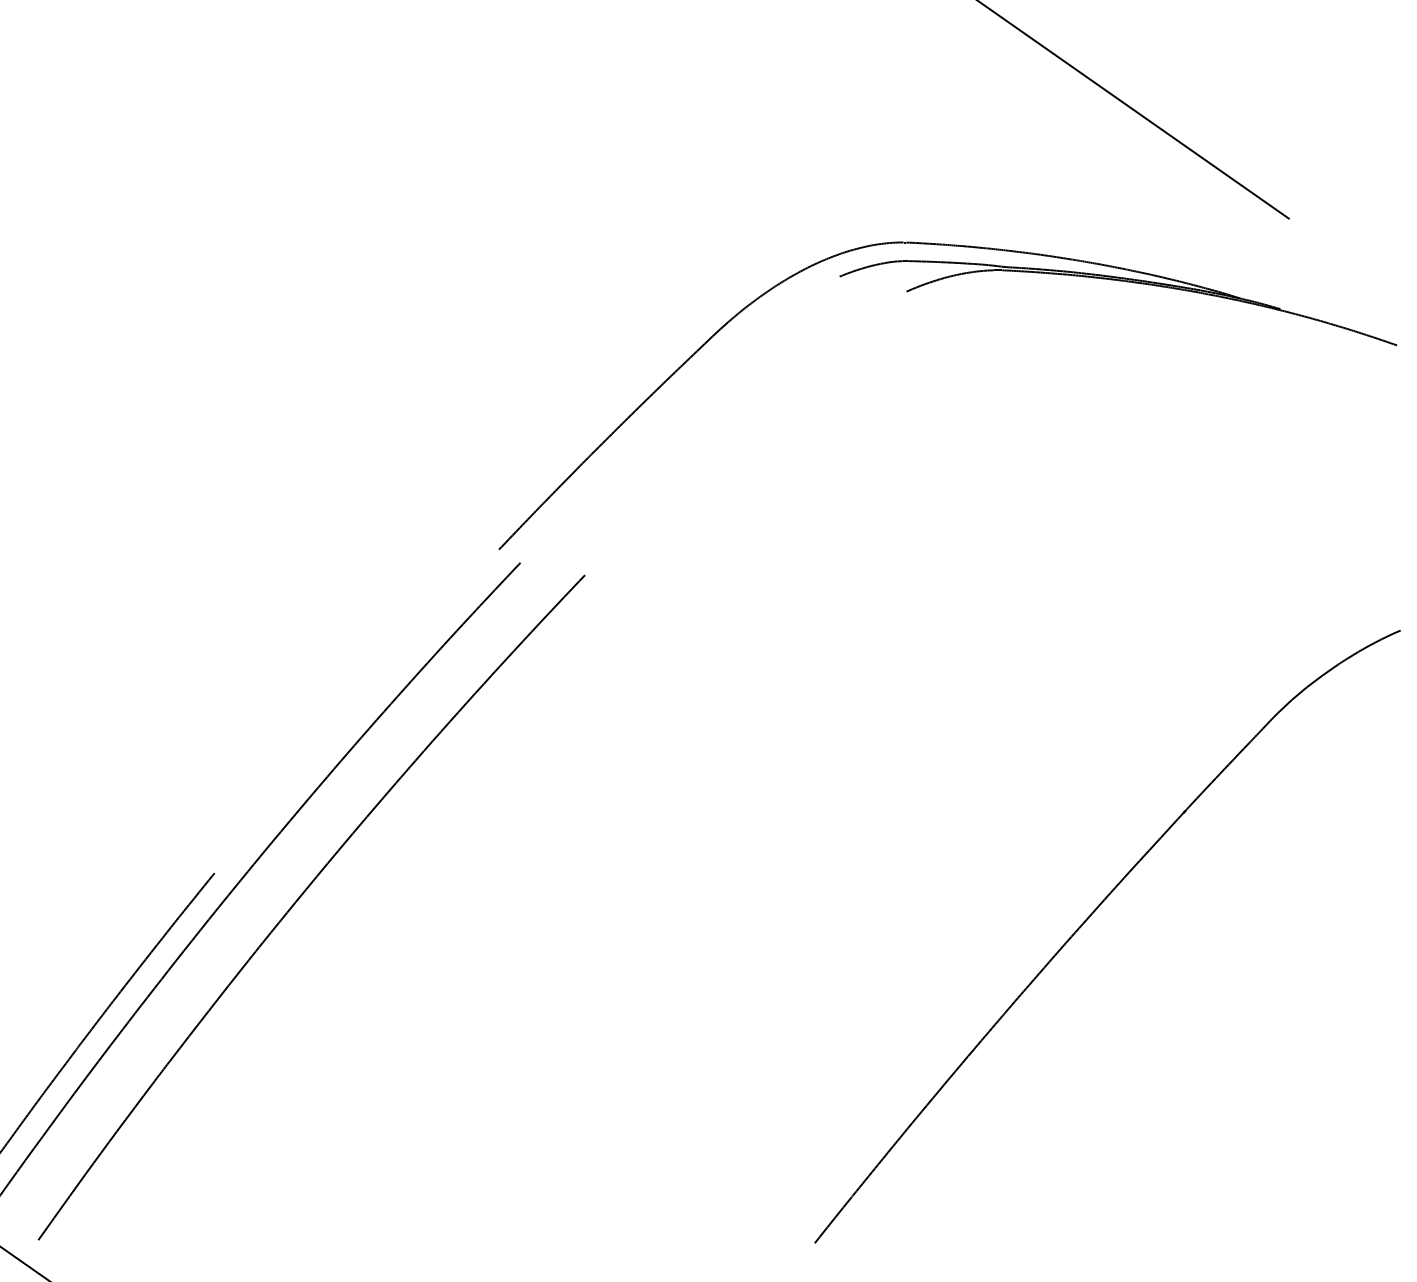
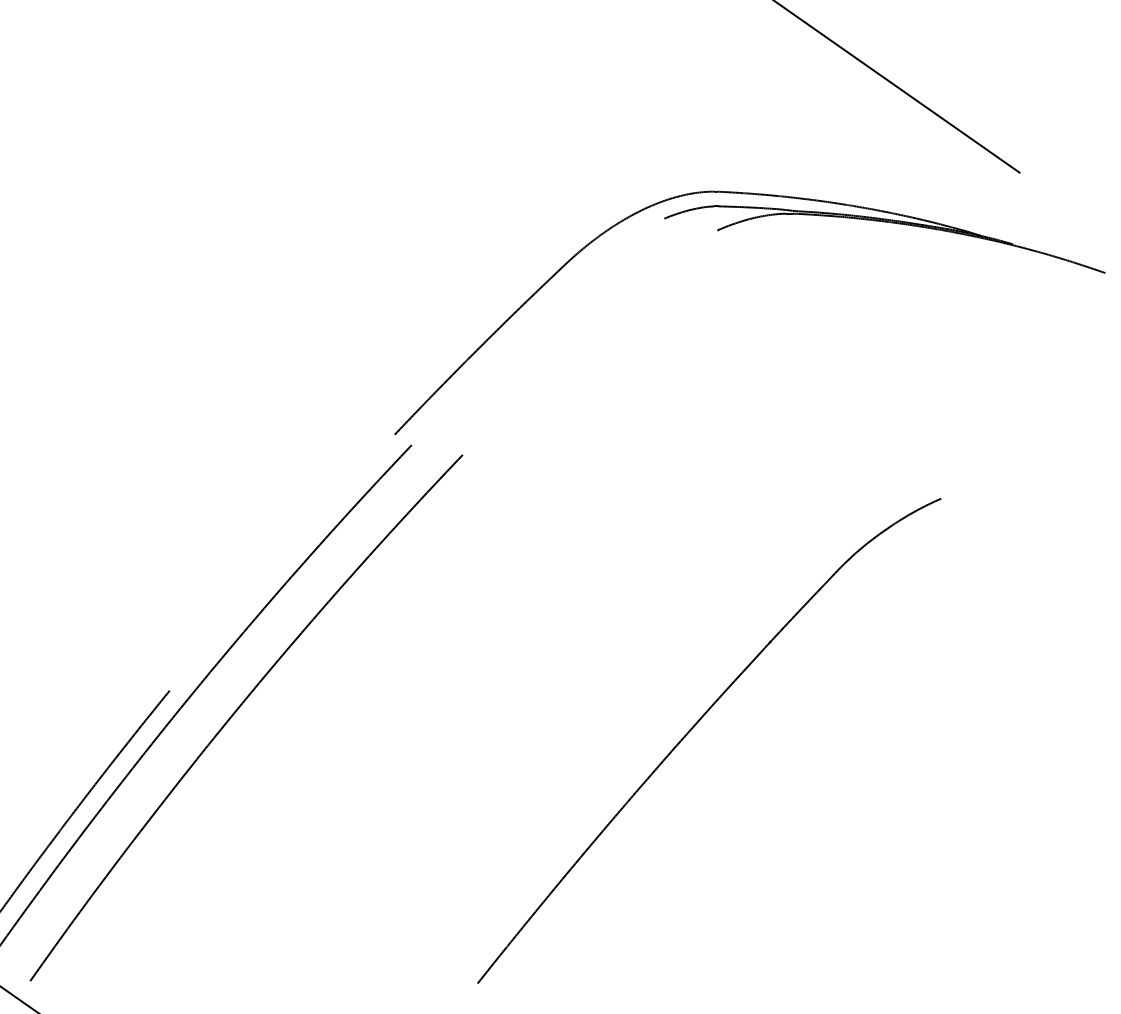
curve: (1089, 918) -> (695, 726), moved

